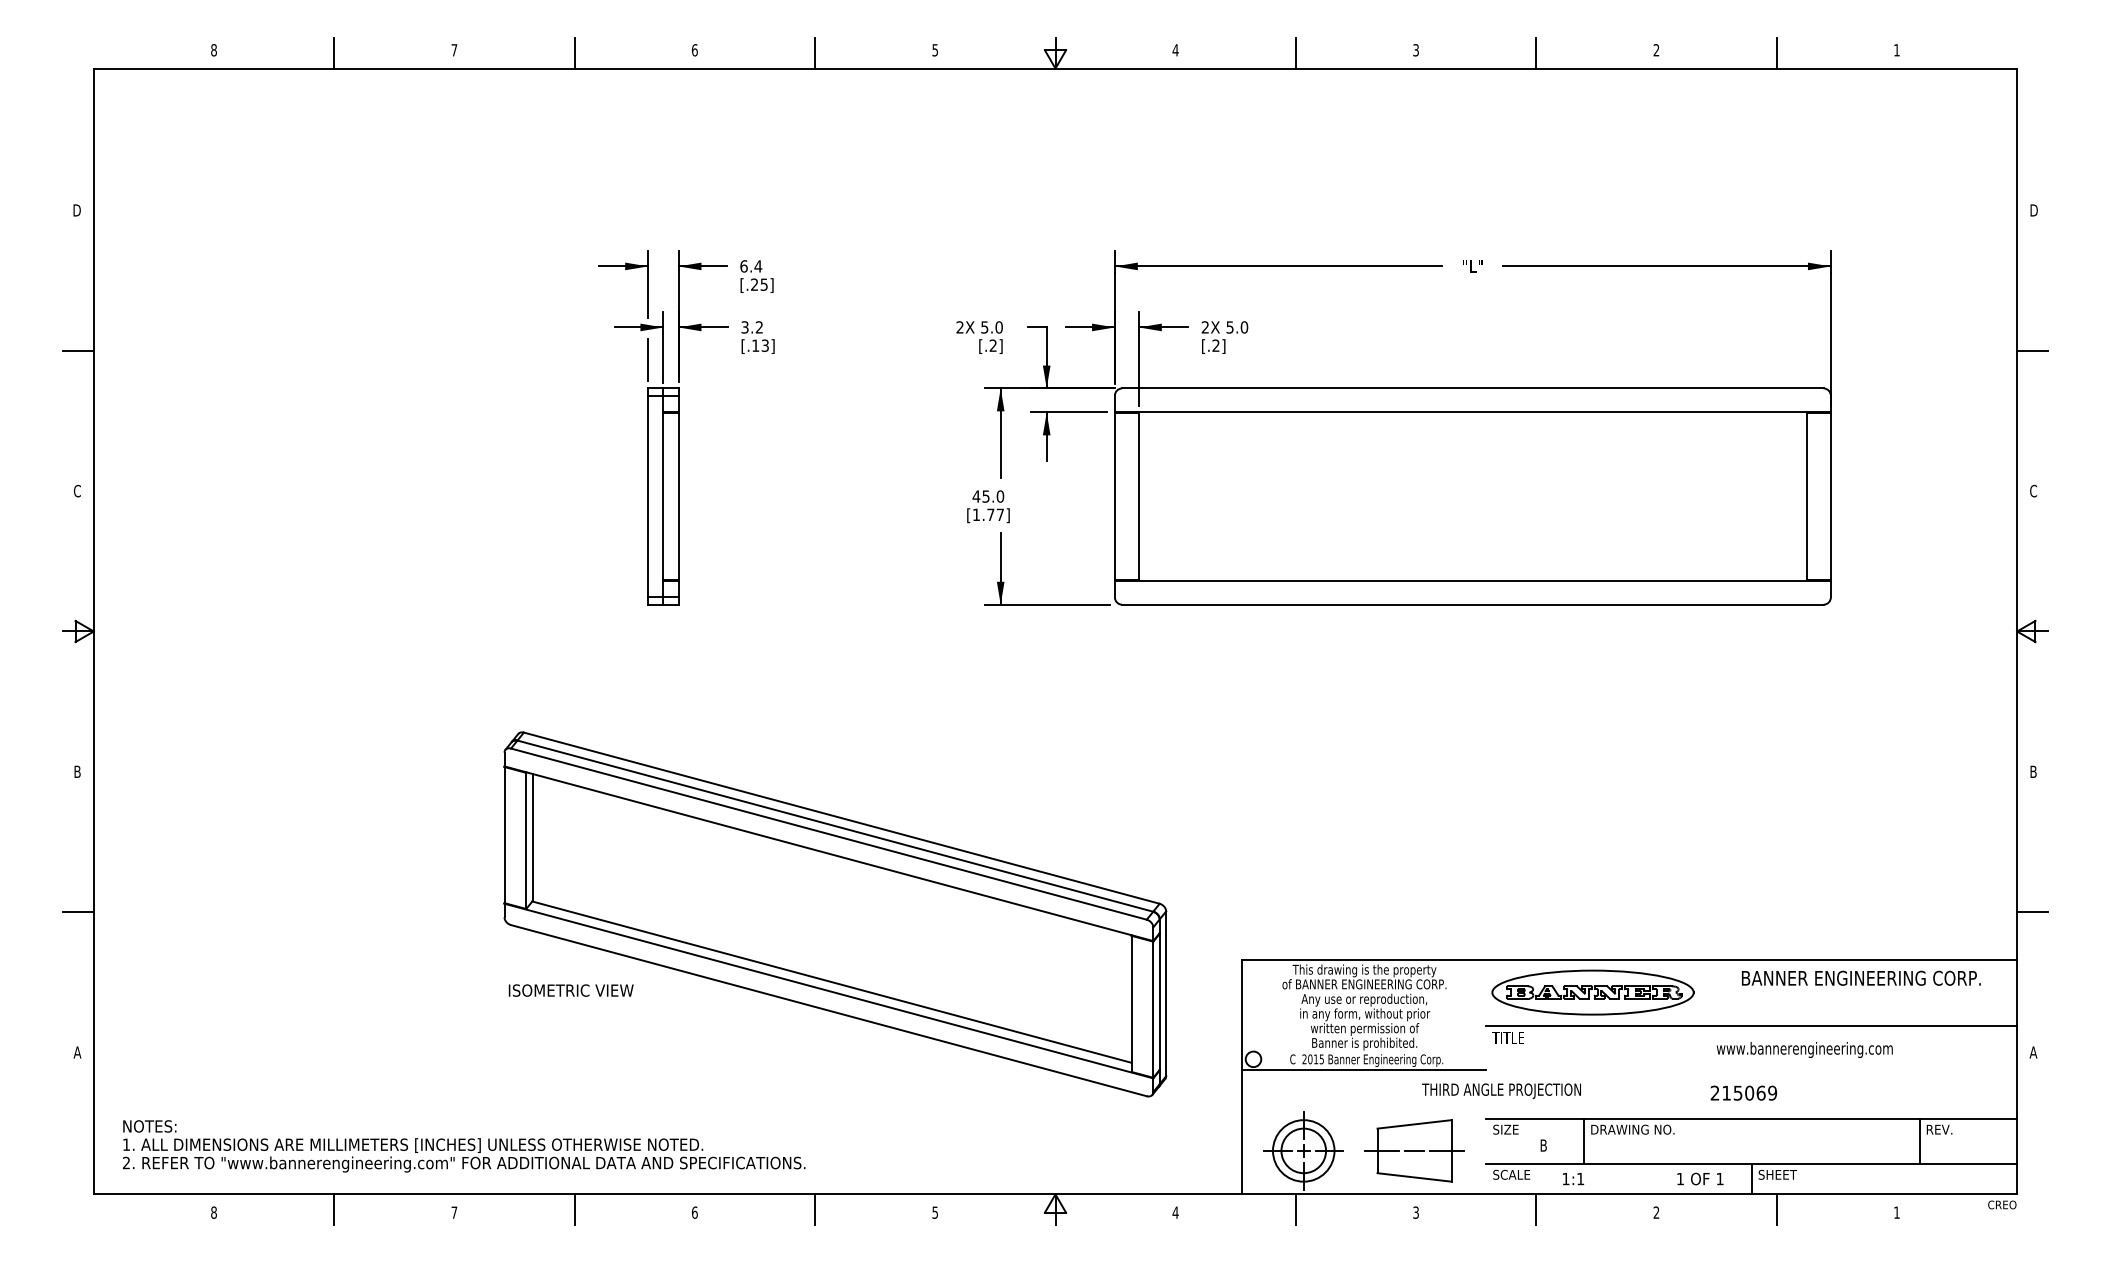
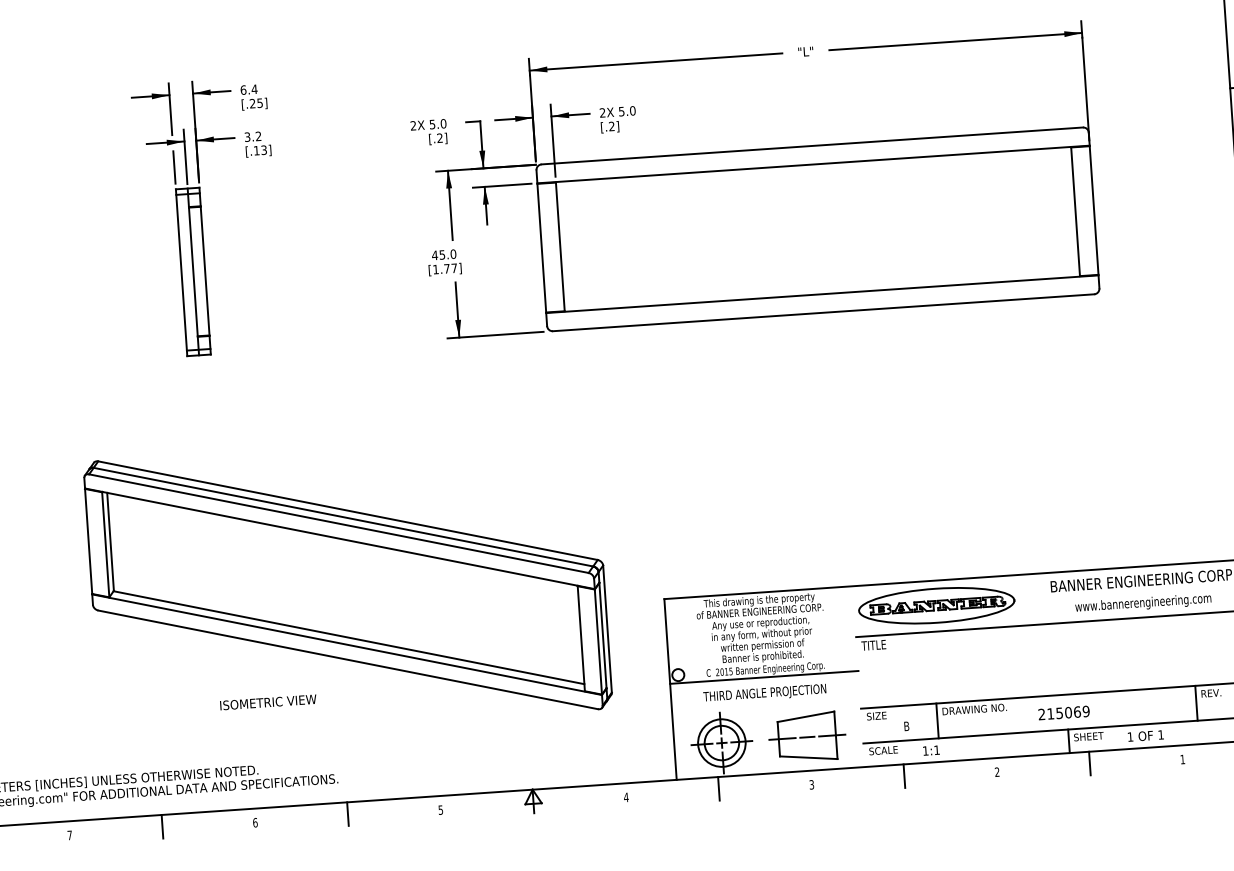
text: (570, 990) -> (267, 702), moved
text: (1804, 1049) -> (1143, 603), moved
text: (1501, 1090) -> (764, 693), moved
text: (1743, 1092) -> (1063, 712), moved
text: (1700, 1178) -> (1145, 735), moved

